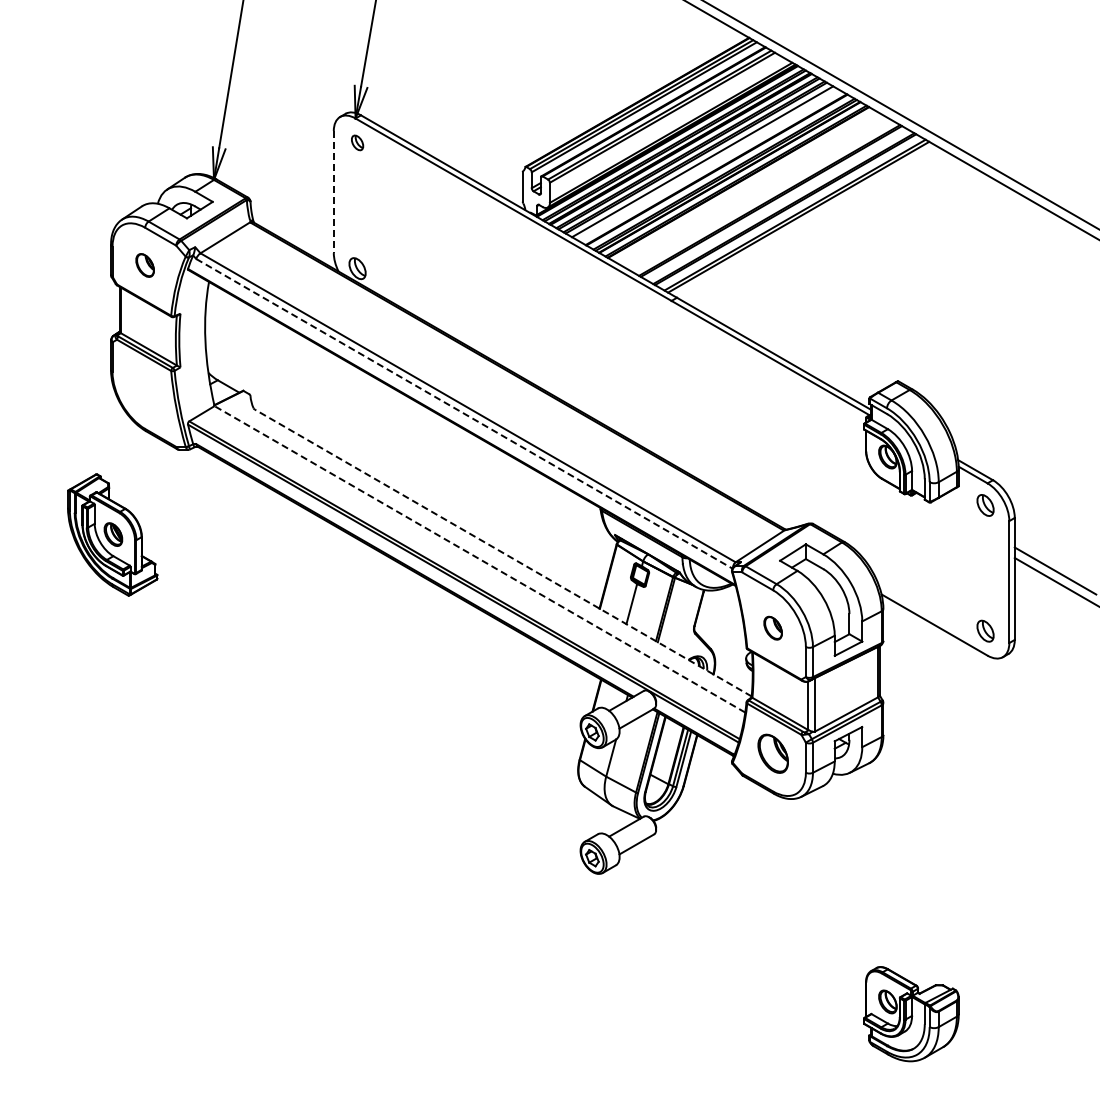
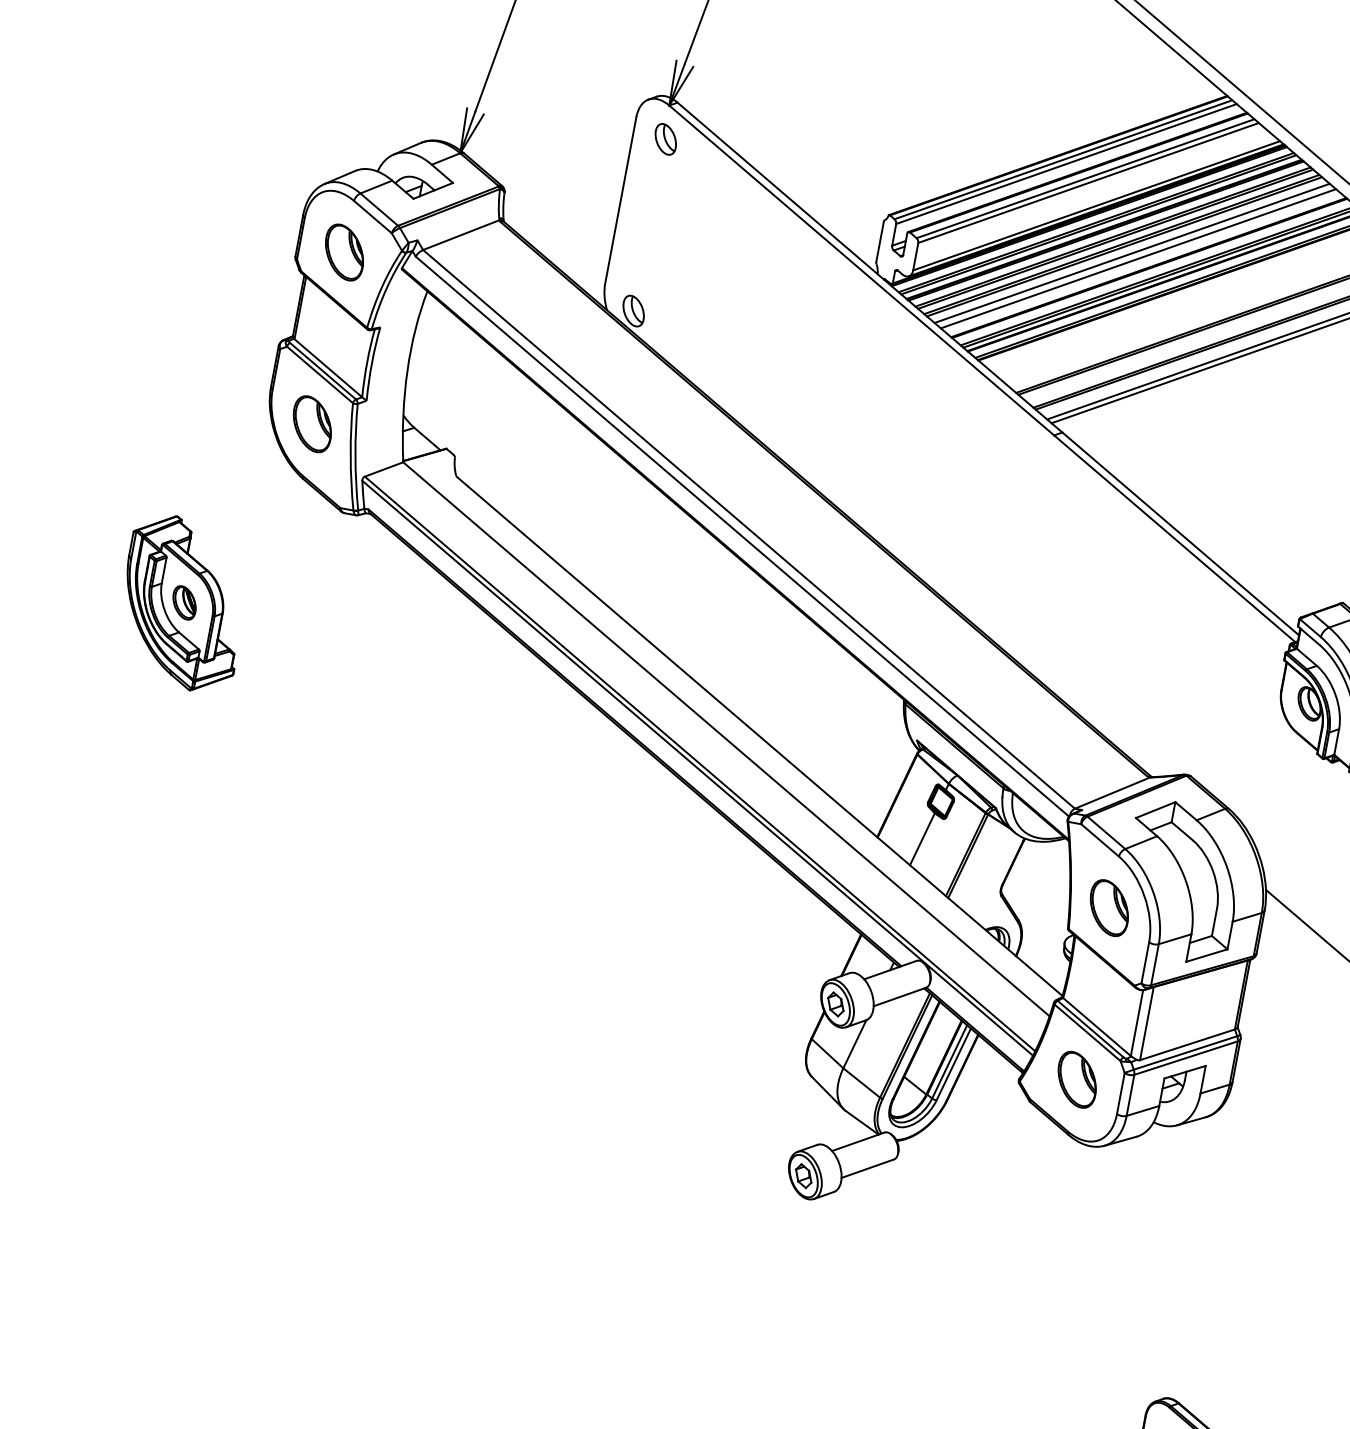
part: (357, 142) -> (665, 138), size x1.43
line: (707, 164) -> (1138, 258), added
line: (333, 192) -> (620, 200), dashed -> solid
part: (144, 265) -> (343, 252), size x1.67
part: (144, 391) -> (311, 424), added
line: (464, 413) -> (742, 536), dashed -> solid
part: (112, 534) -> (183, 602), moved
line: (503, 553) -> (760, 737), dashed -> solid
line: (479, 559) -> (725, 739), dashed -> solid
part: (772, 628) -> (1108, 908), size x1.67

